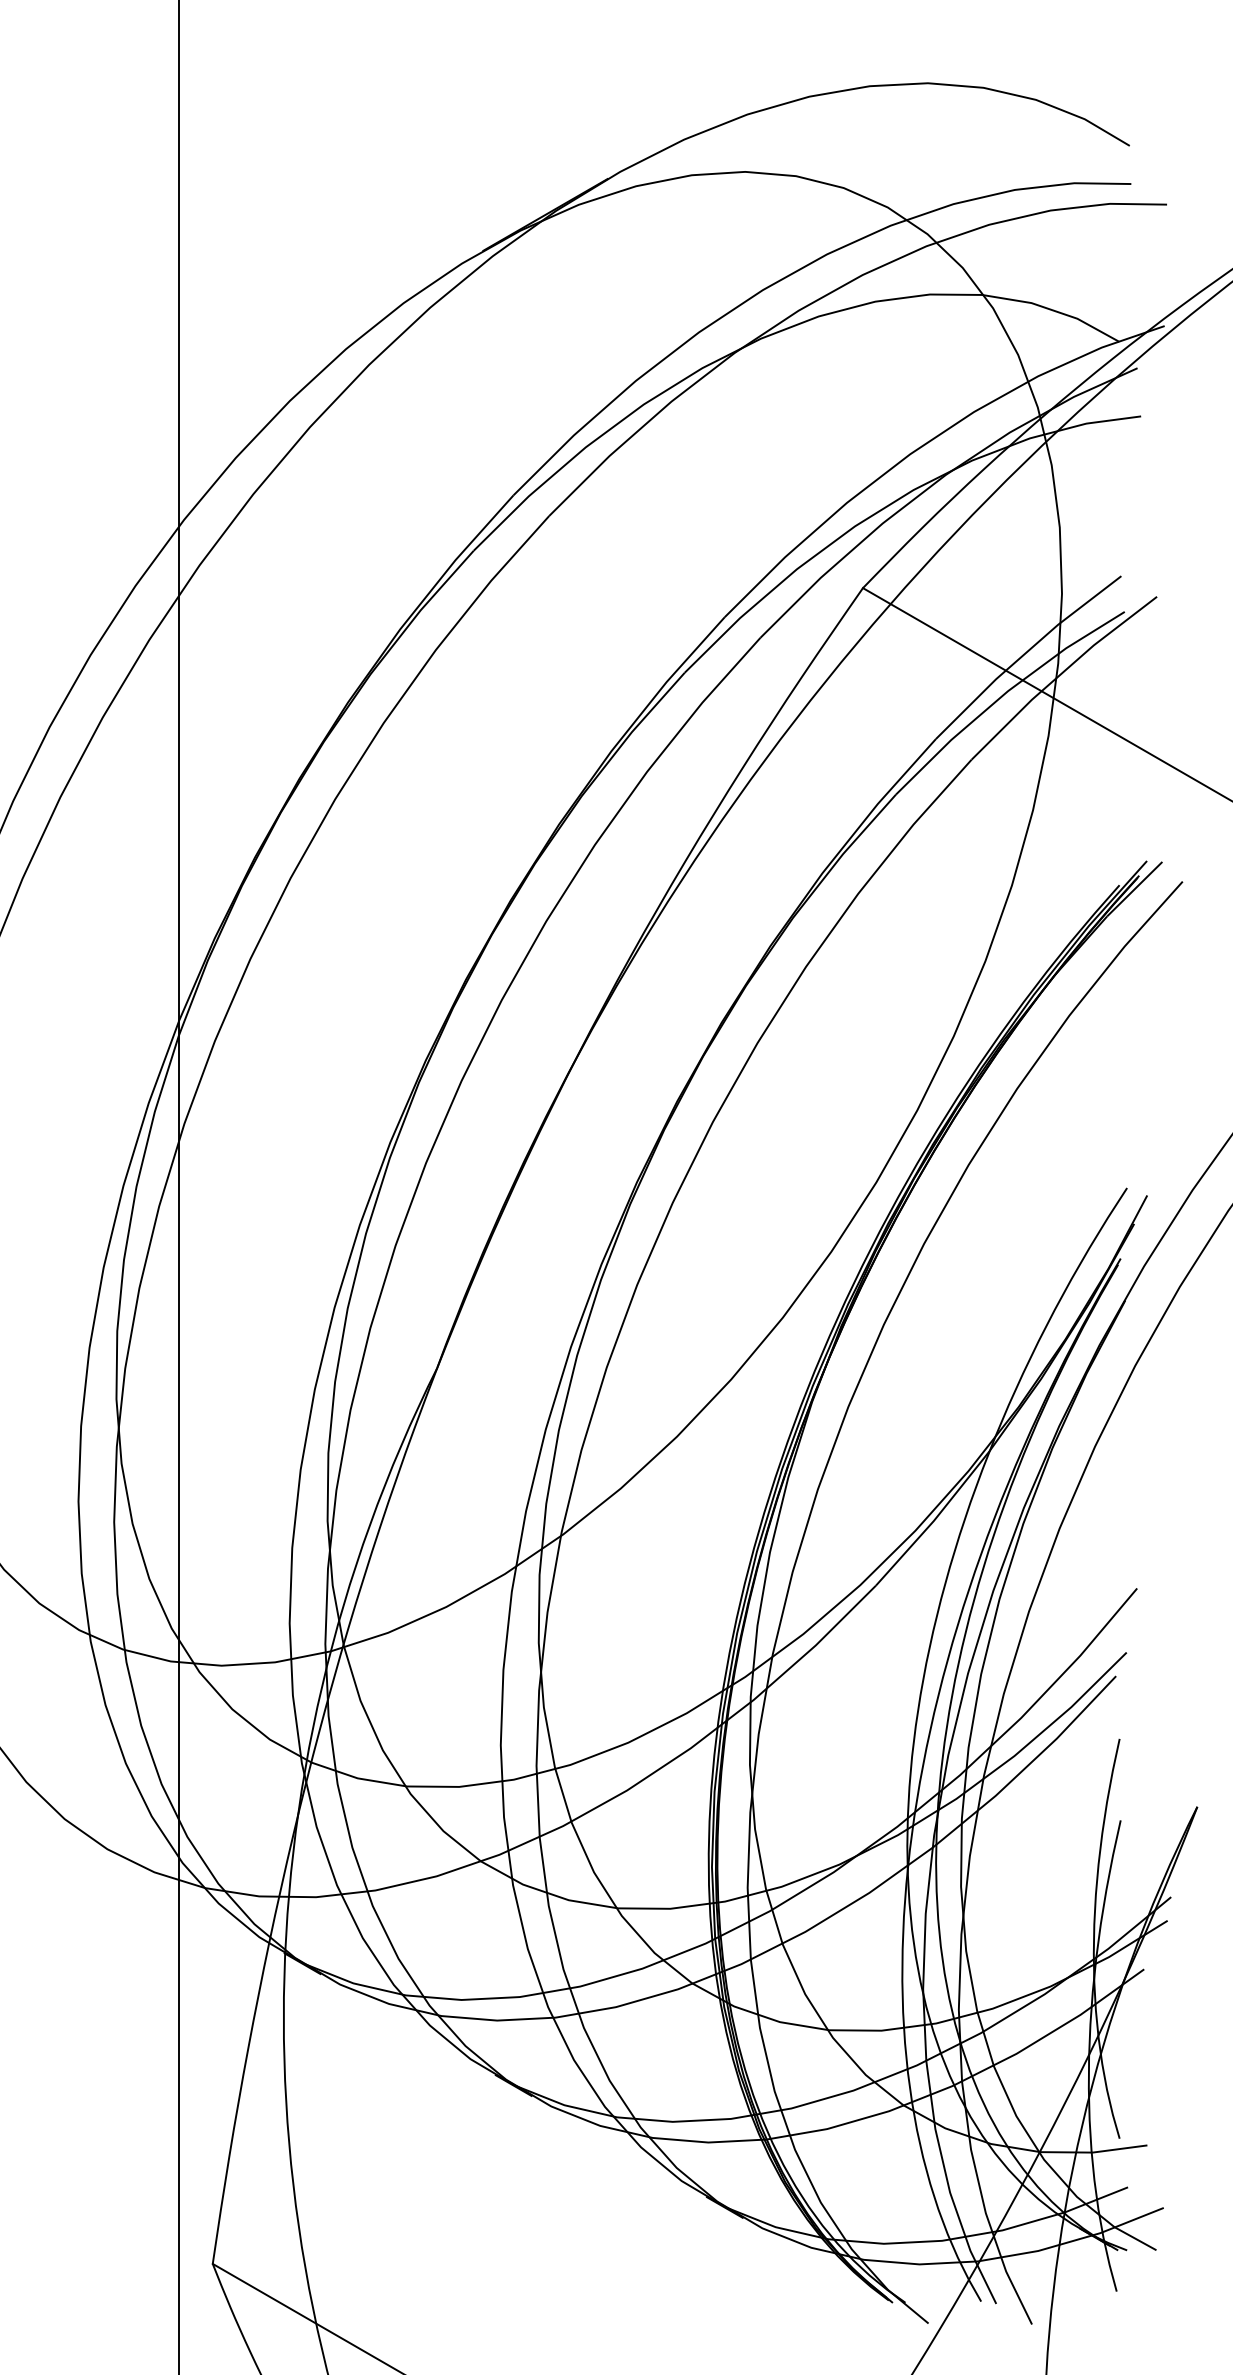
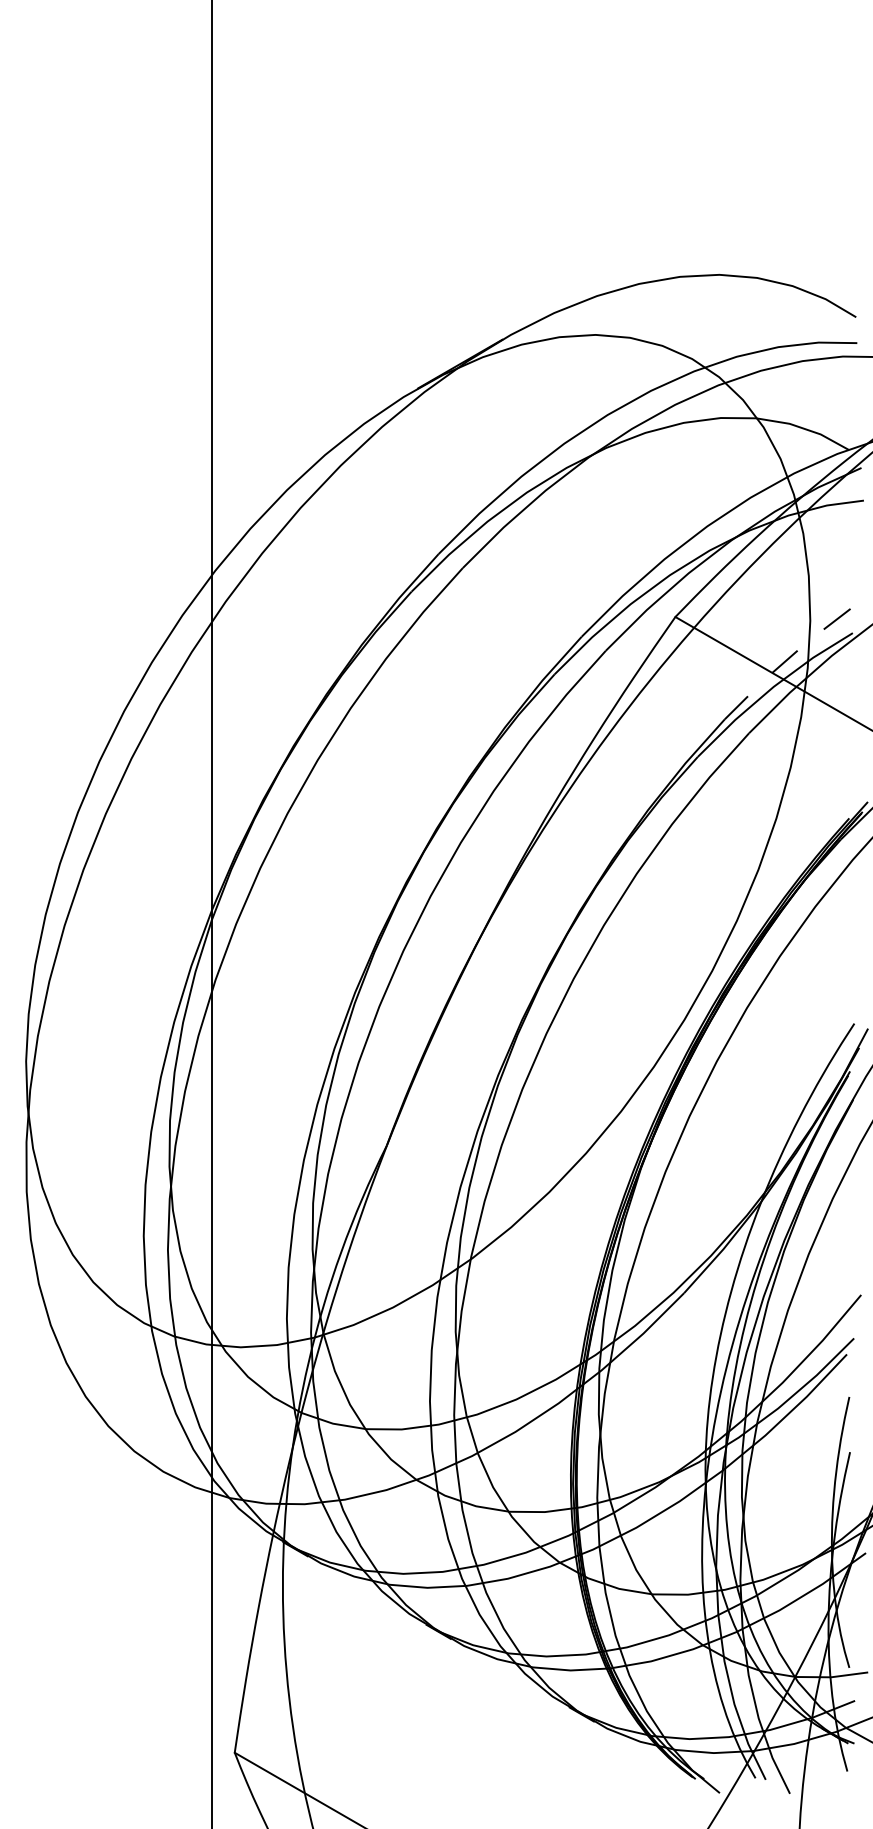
line: (1025, 653) -> (785, 661), solid -> dashed

